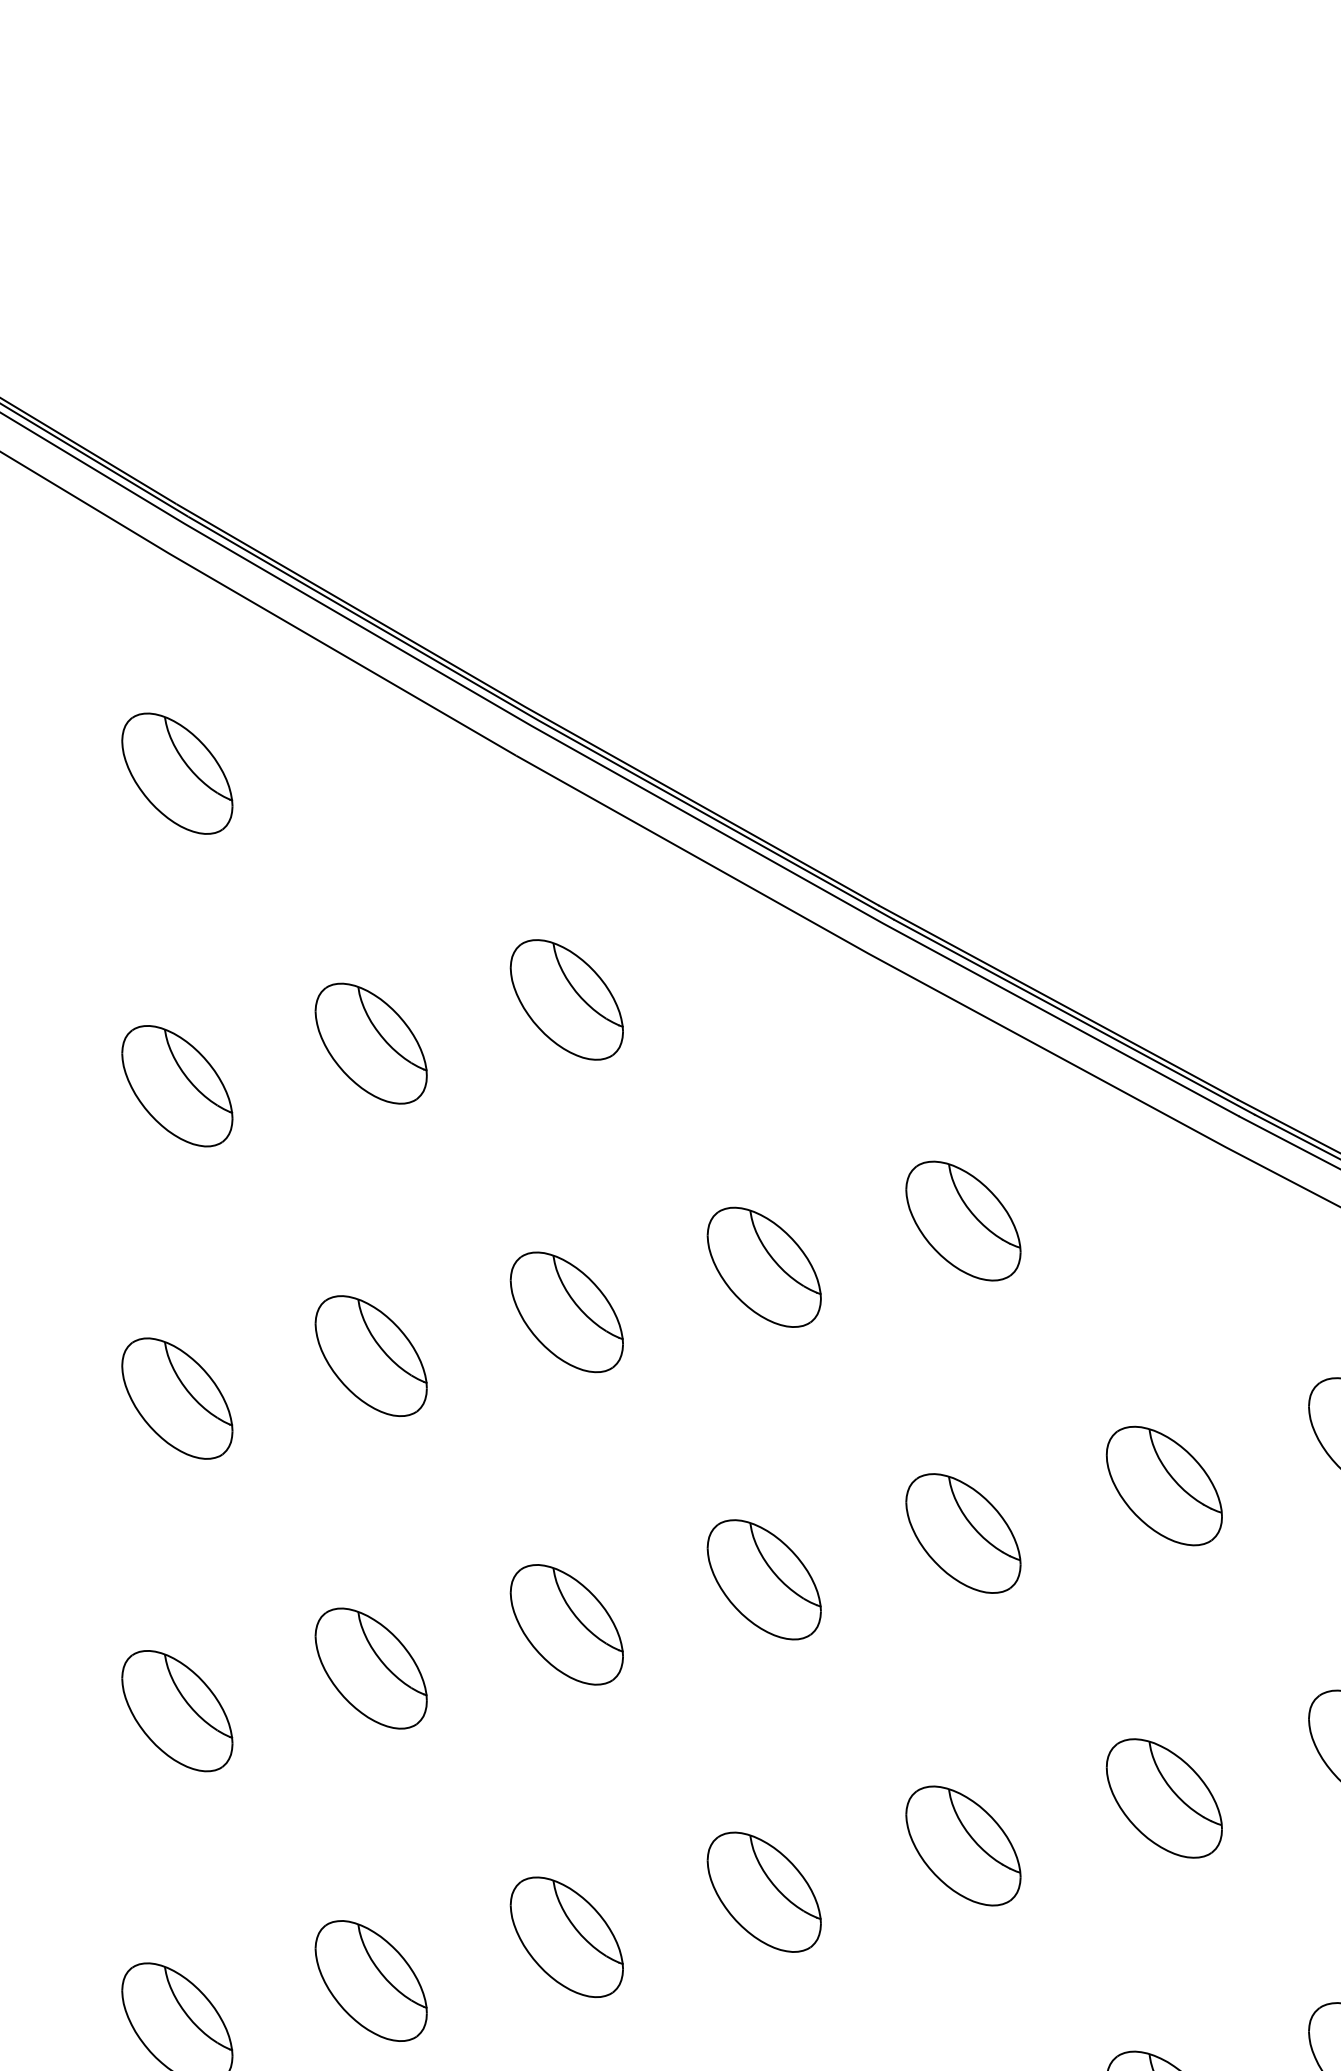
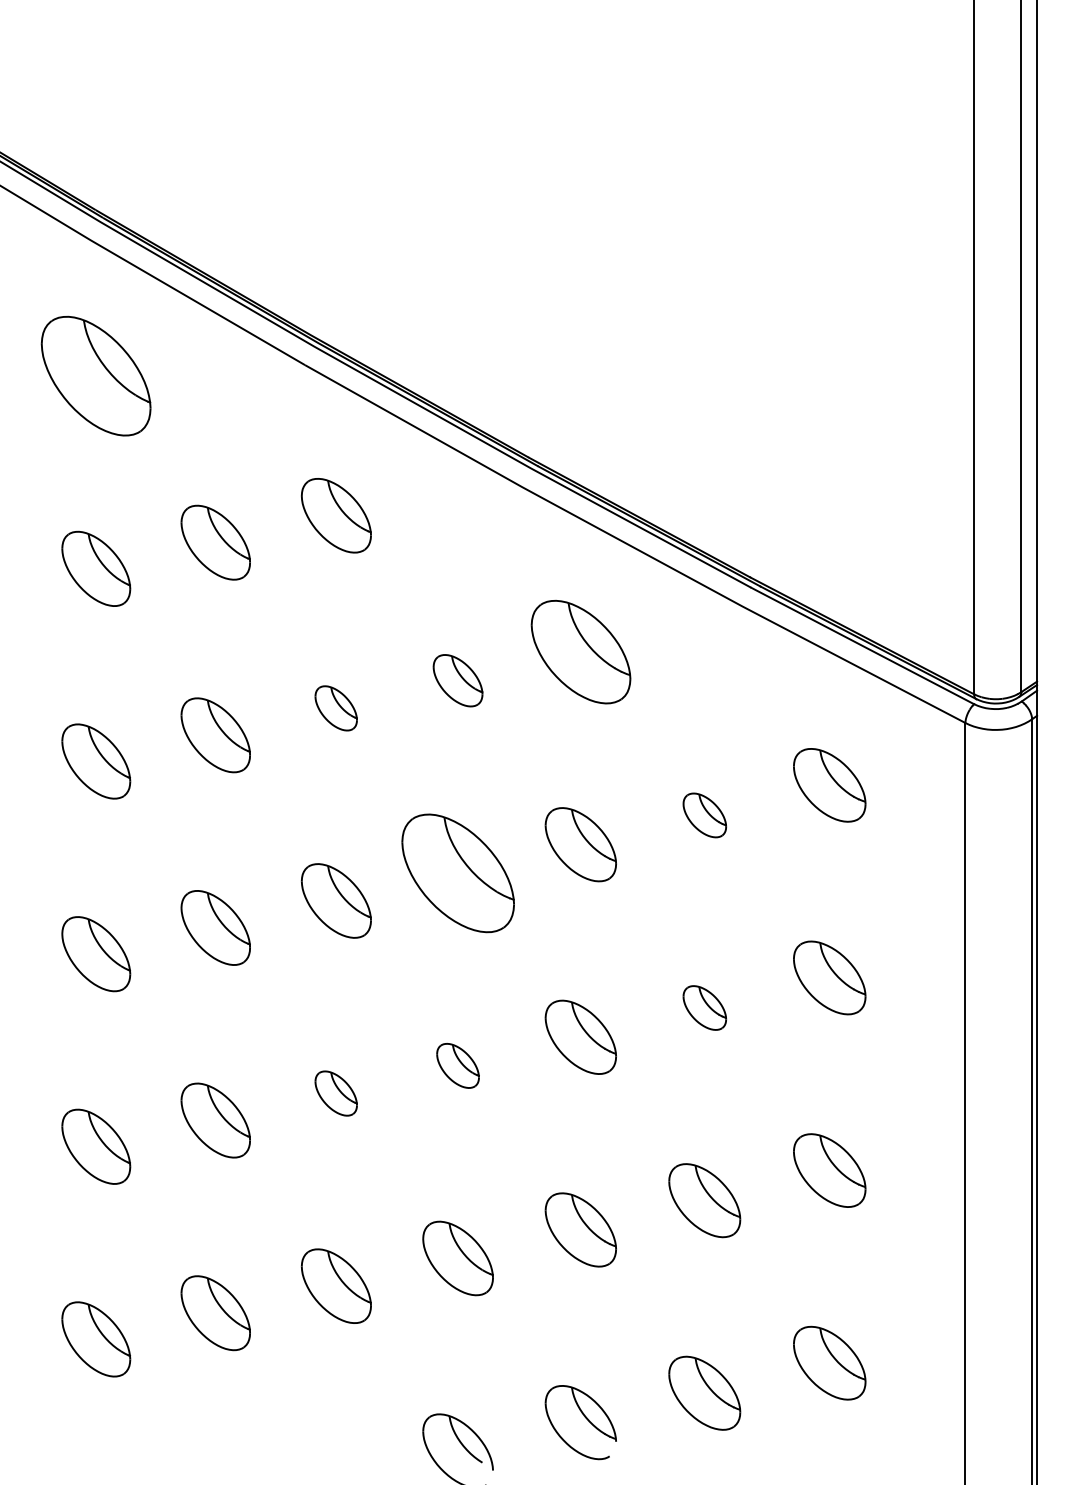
part: (177, 774) -> (96, 376), size x1.6
part: (962, 1220) -> (580, 651), size x1.4
part: (763, 1267) -> (457, 680), size x0.7
part: (565, 1312) -> (335, 708), size x0.6
part: (1163, 1486) -> (704, 815), size x0.6
part: (763, 1578) -> (457, 872), size x1.6
part: (1163, 1797) -> (704, 1007), size x0.6
part: (763, 1891) -> (457, 1065), size x0.6
part: (565, 1937) -> (335, 1093), size x0.6

